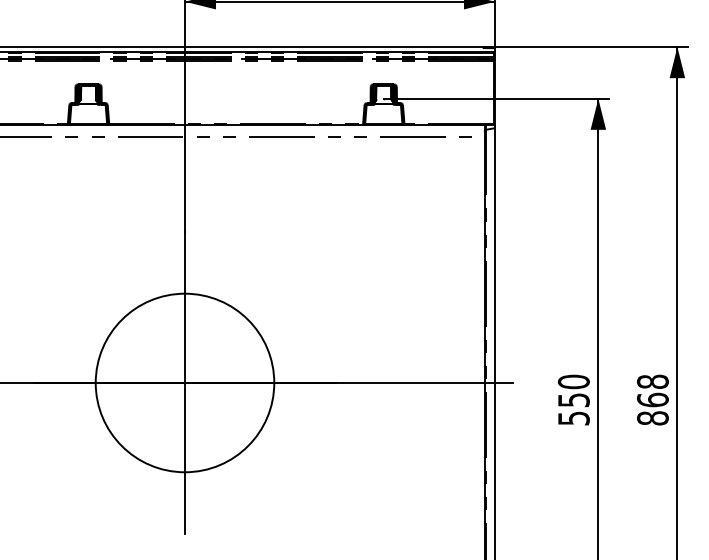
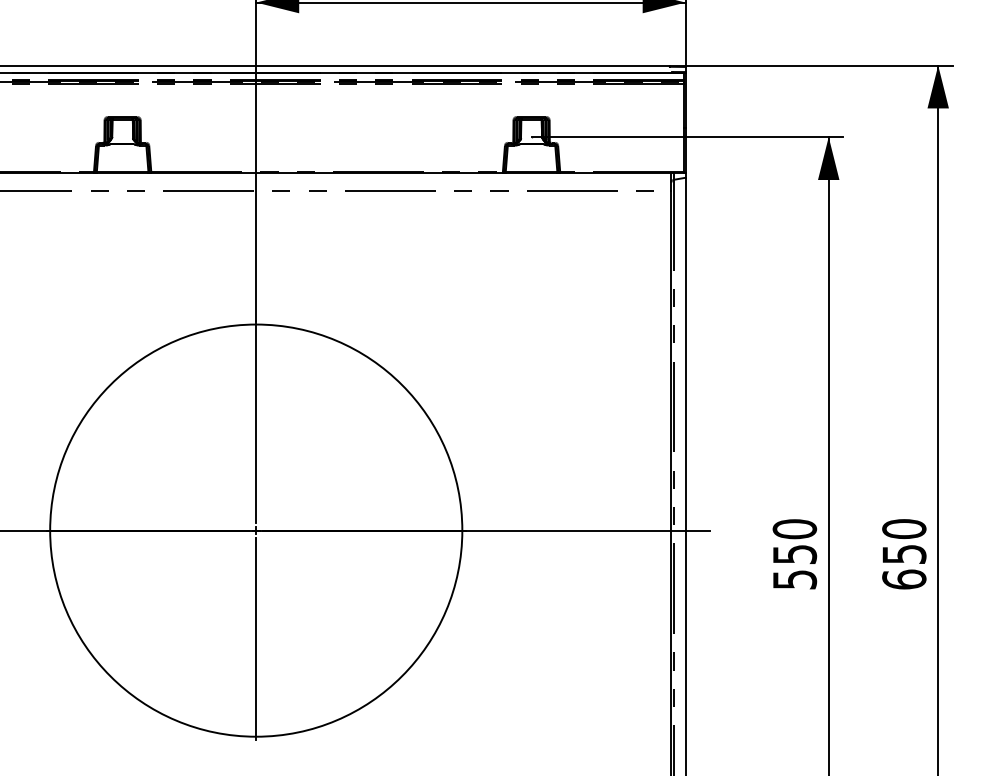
circle: (184, 382) -> (255, 529), size x1.67
text: (652, 399) -> (903, 553), 868 -> 650

